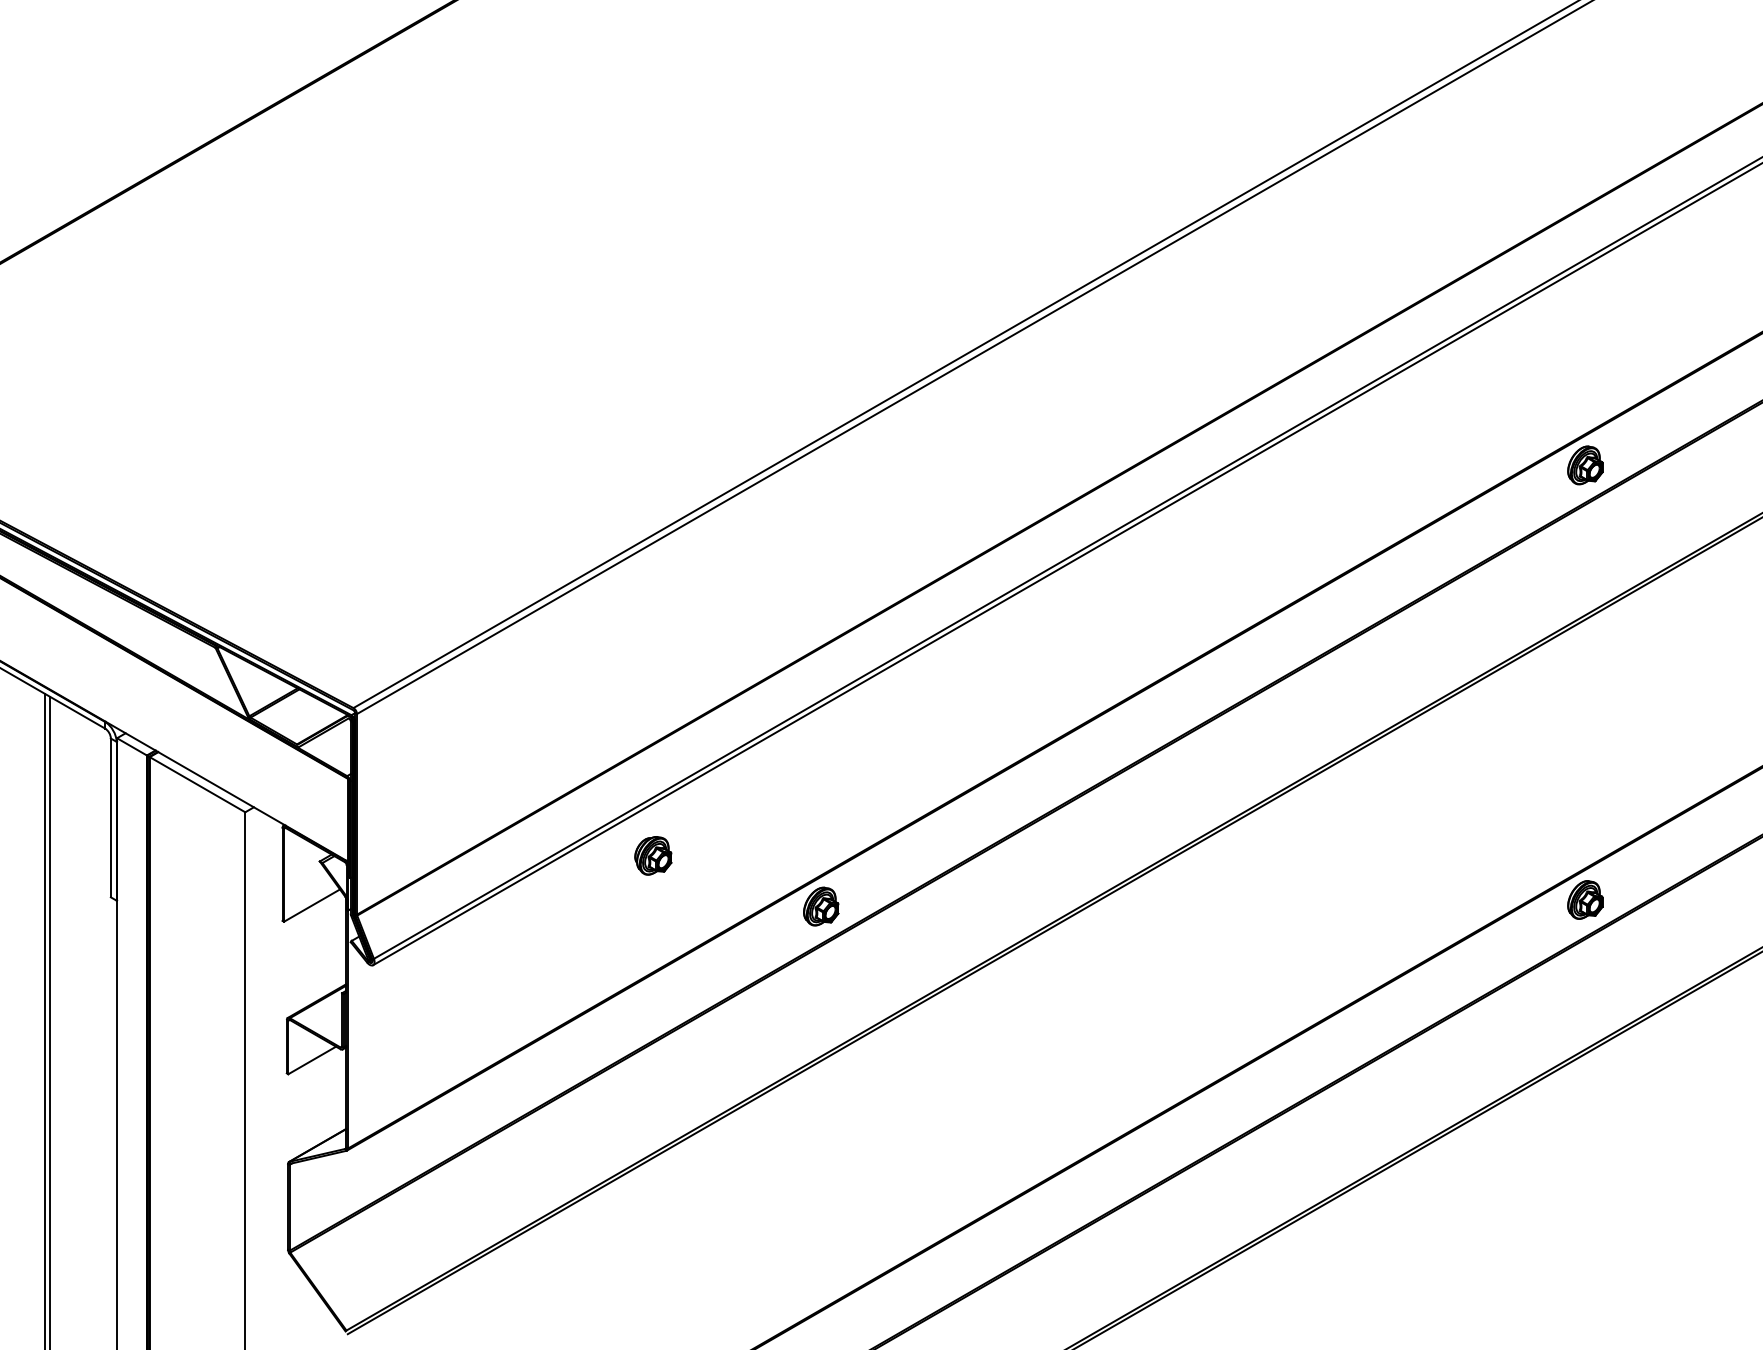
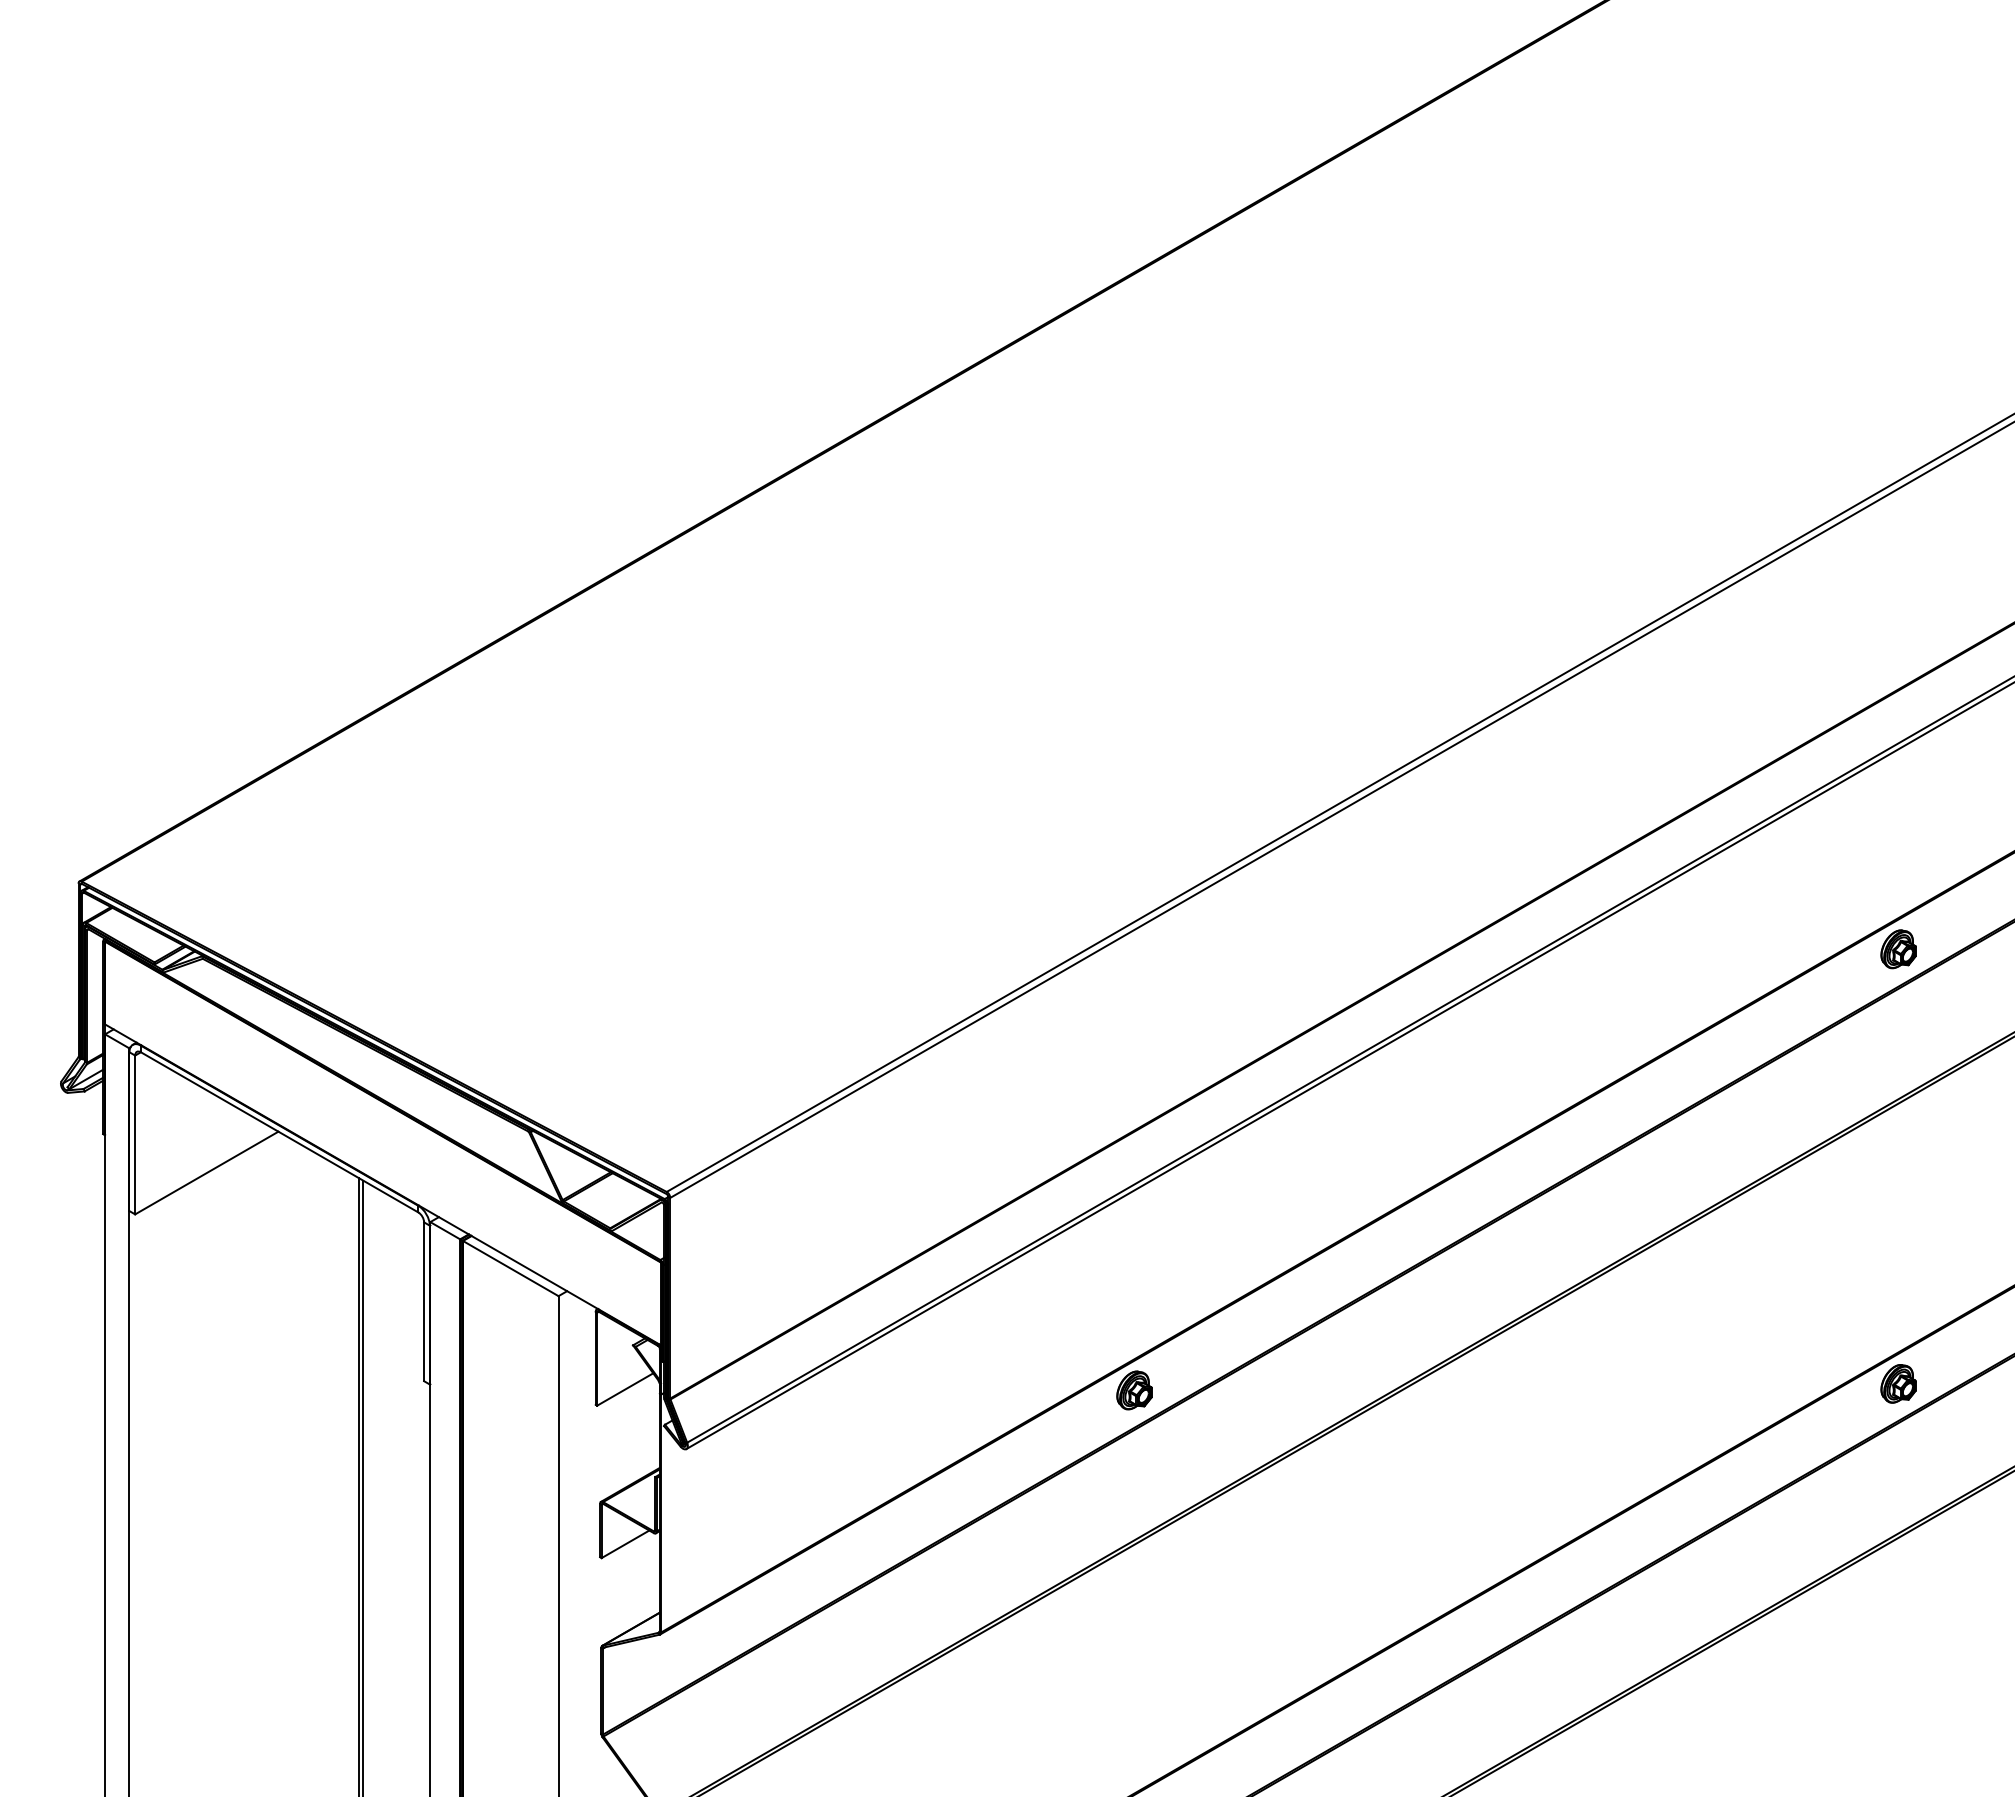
part: (653, 855) -> (966, 1339), removed

